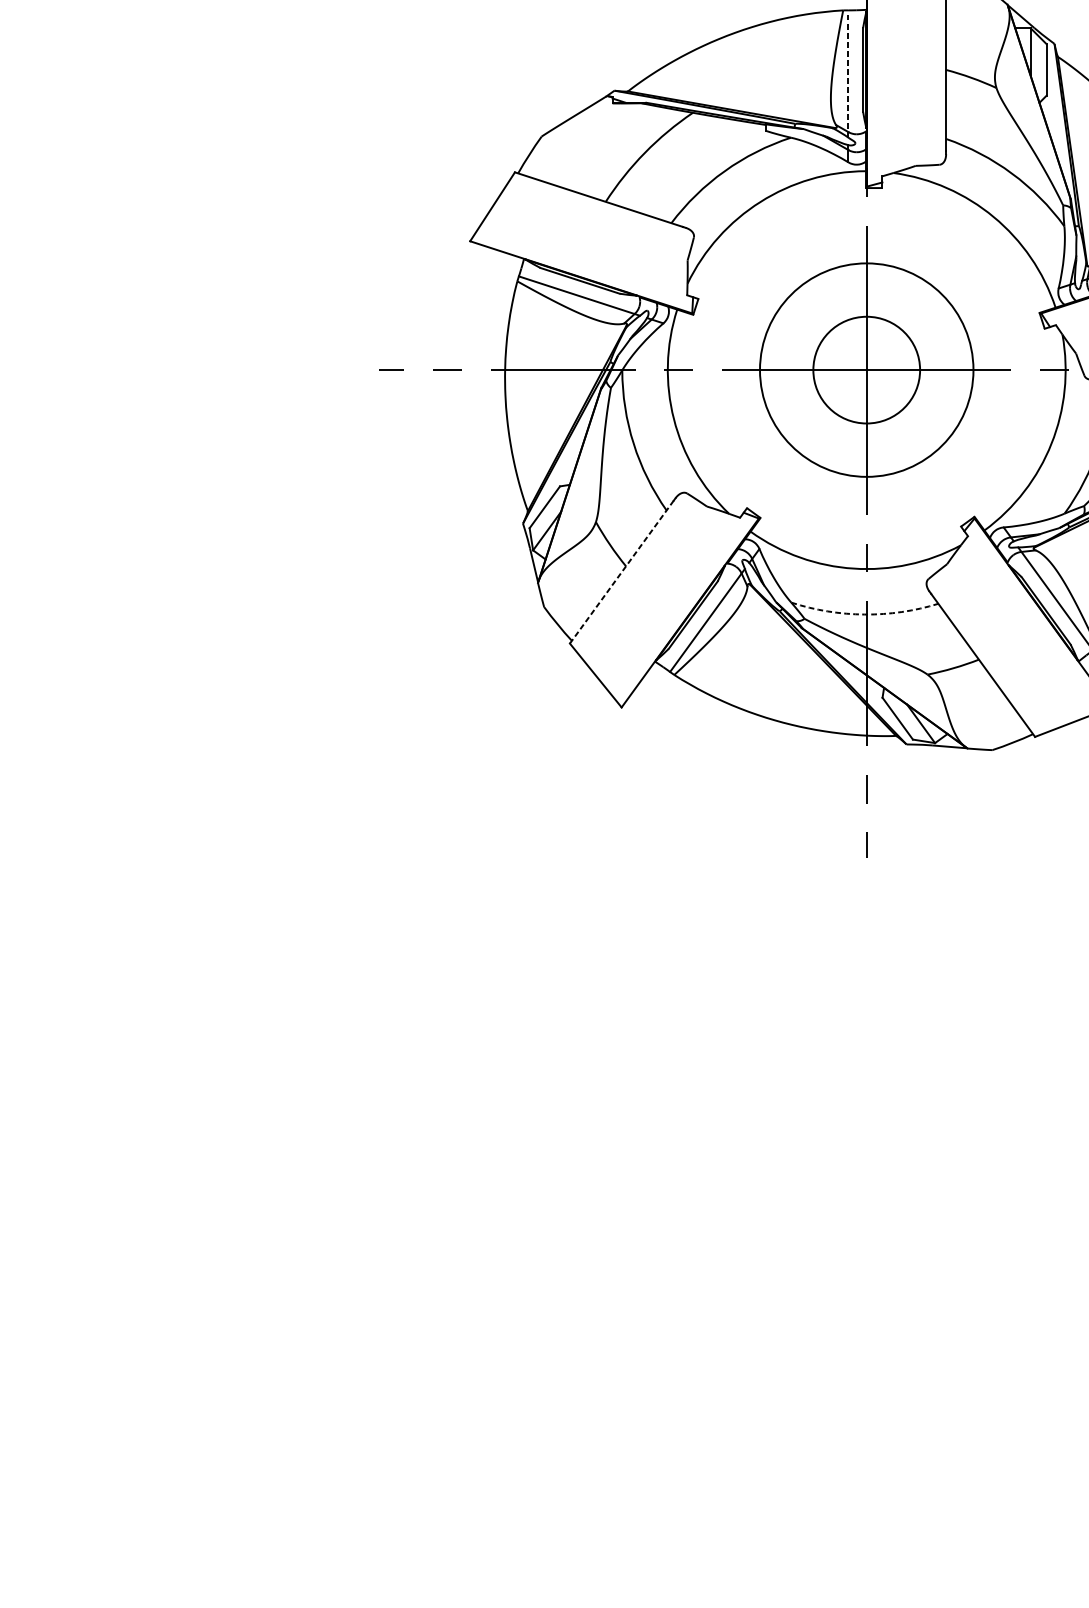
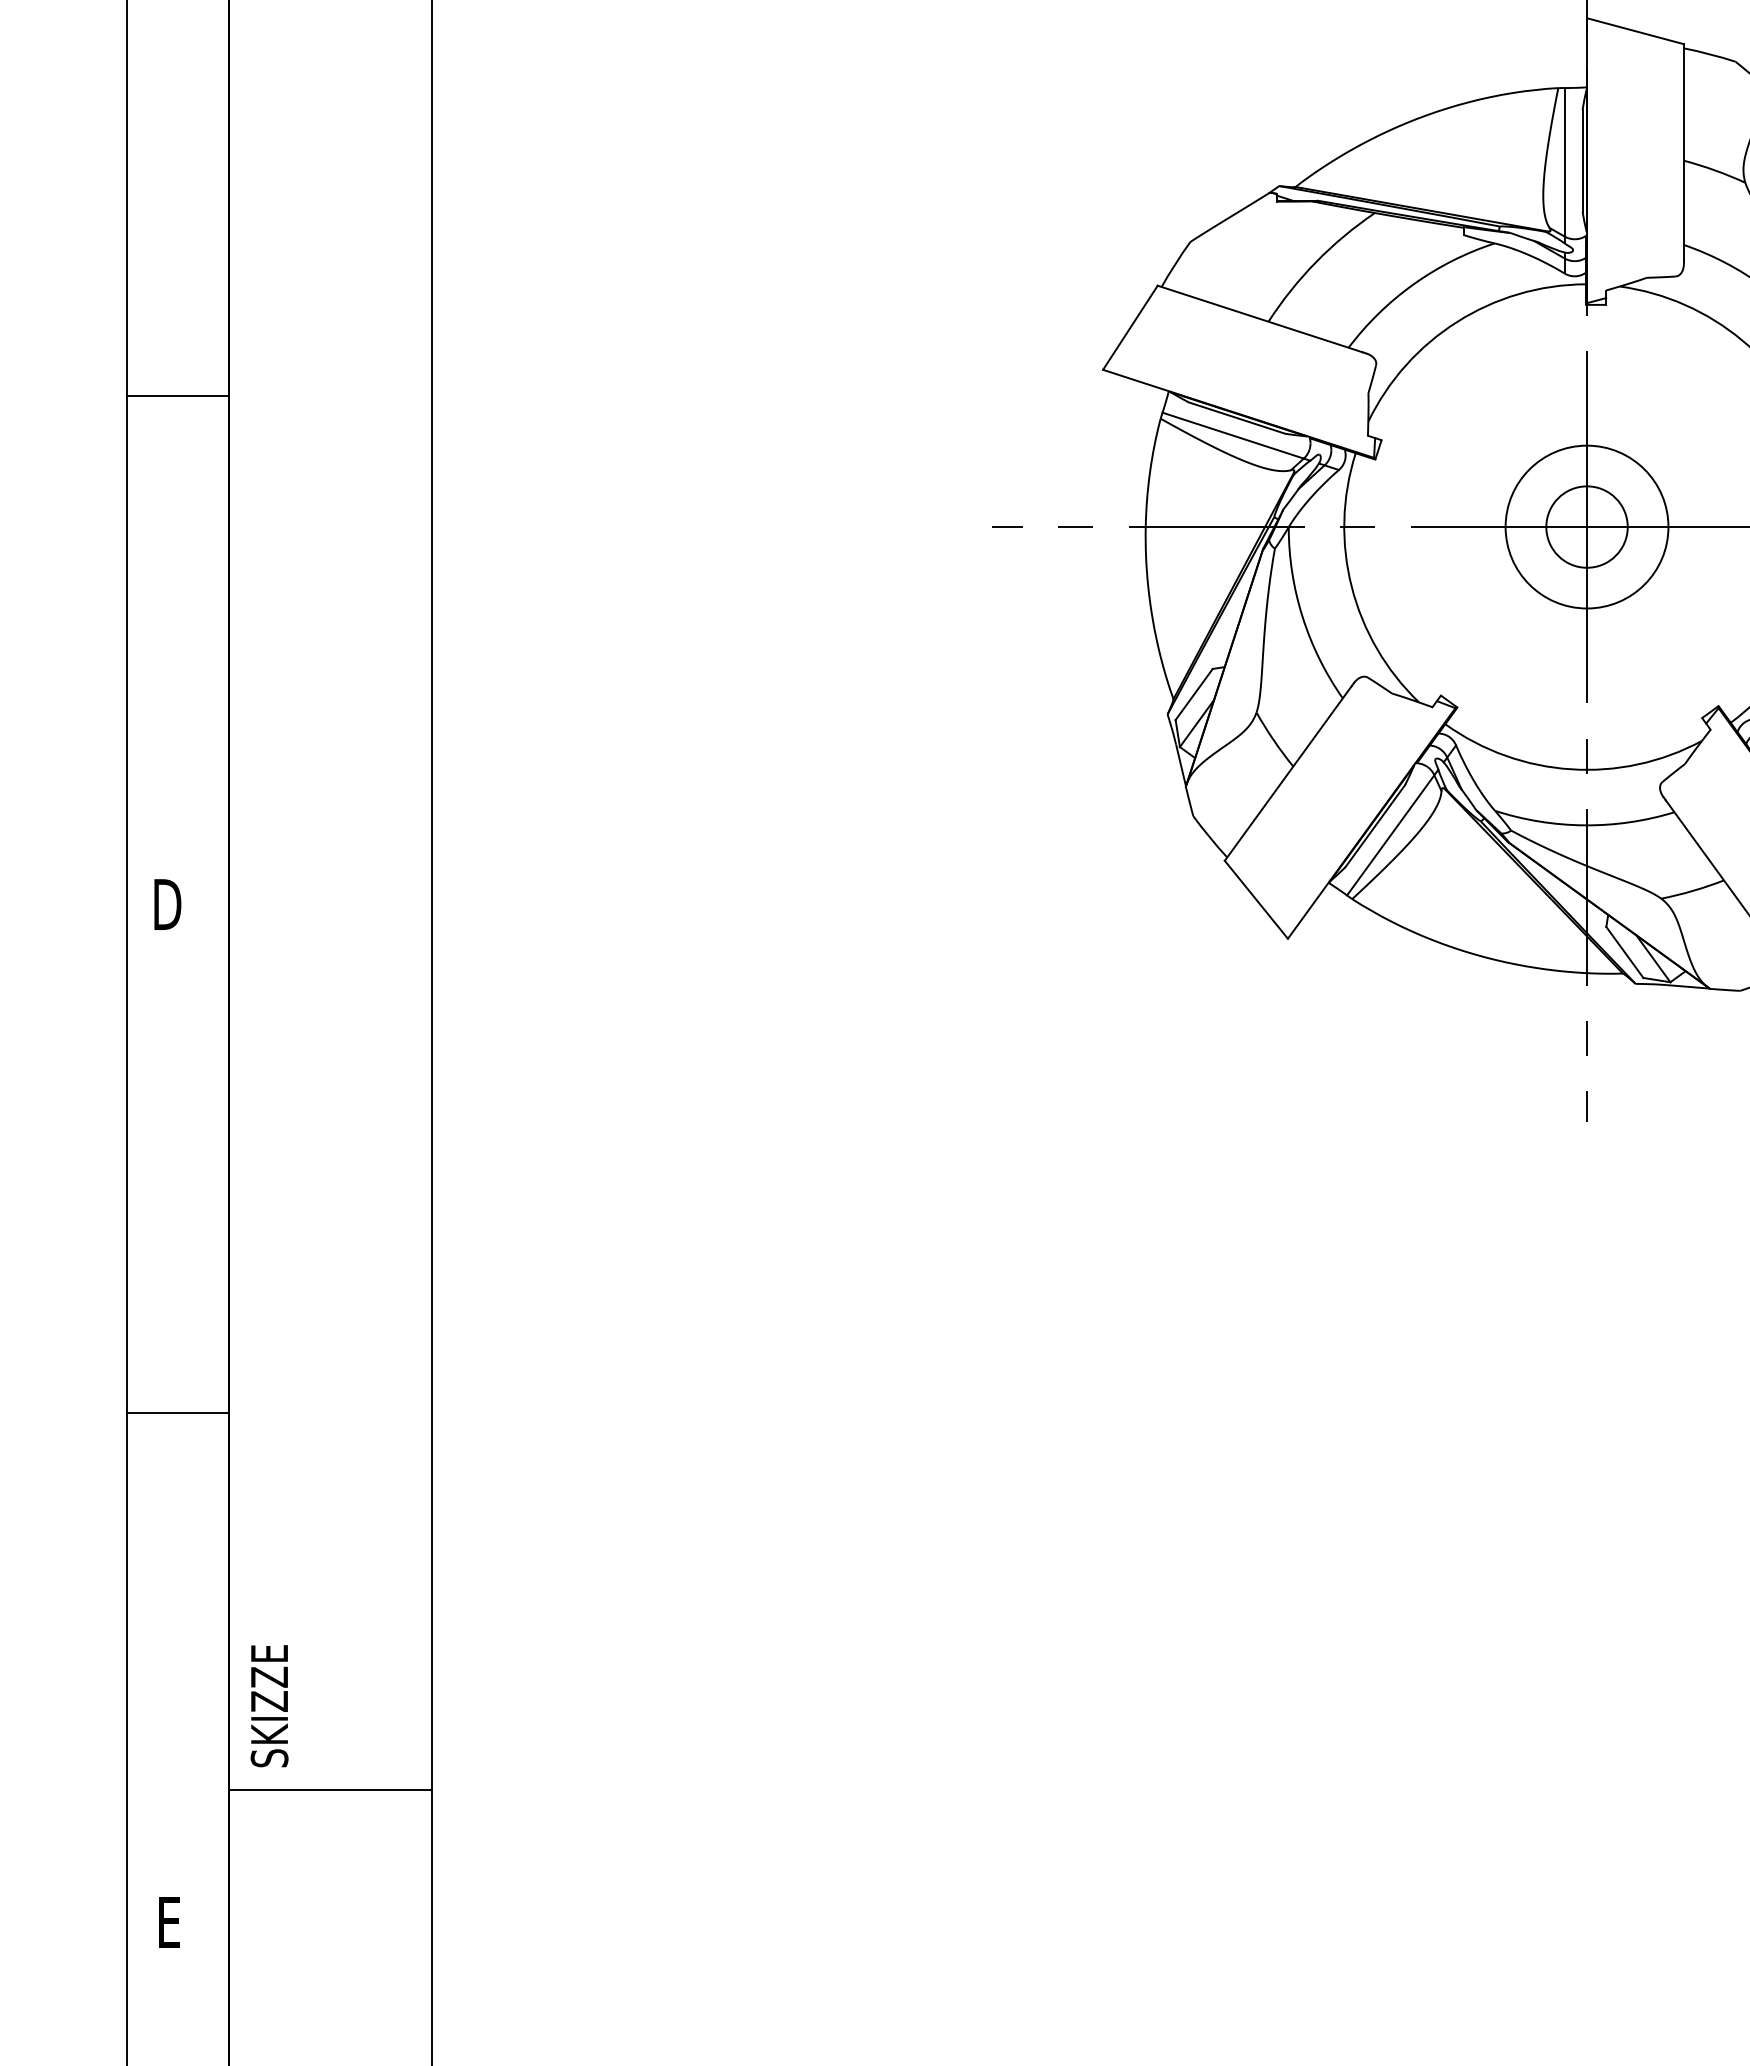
line: (848, 73) -> (1564, 165), dashed -> solid
circle: (866, 369) -> (1586, 526), size x0.62
circle: (866, 369) -> (1586, 526), size x0.62
line: (622, 572) -> (1288, 773), dashed -> solid
arc: (864, 614) -> (1584, 825), dashed -> solid

